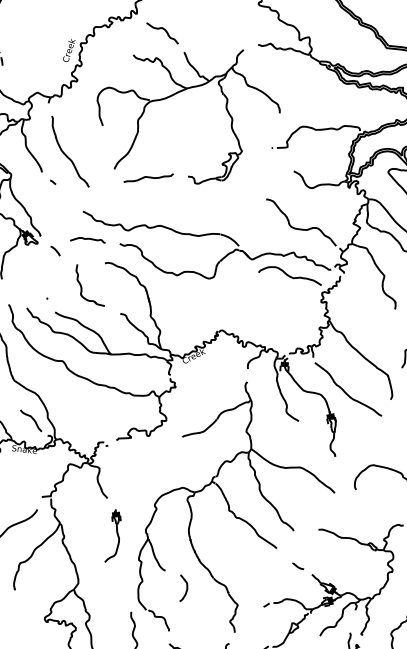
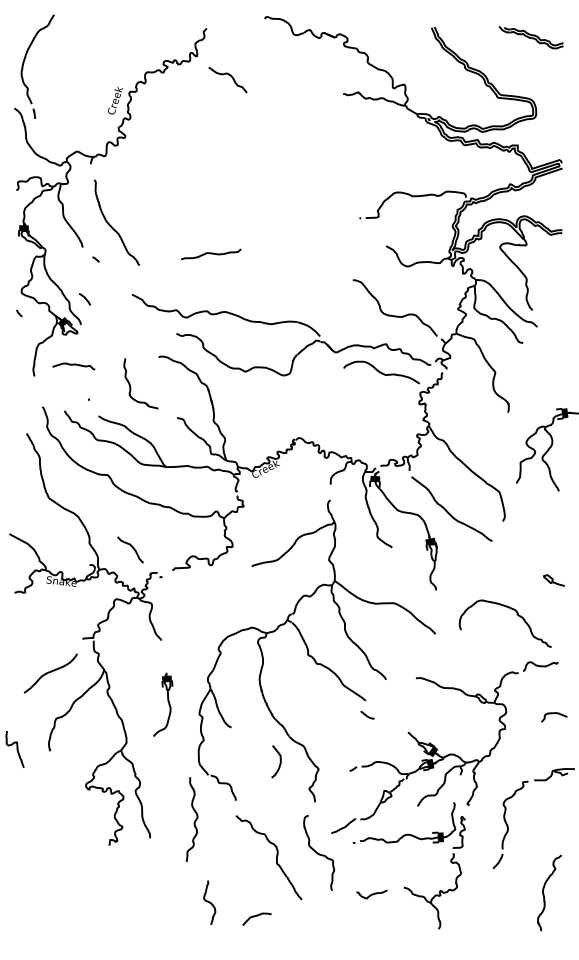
part: (177, 93) -> (246, 152), removed
curve: (87, 239) -> (73, 365), moved
curve: (55, 250) -> (84, 298), moved
curve: (31, 418) -> (131, 547), moved
part: (113, 535) -> (163, 704), moved
curve: (298, 566) -> (367, 715), moved
curve: (186, 588) -> (279, 761), moved

